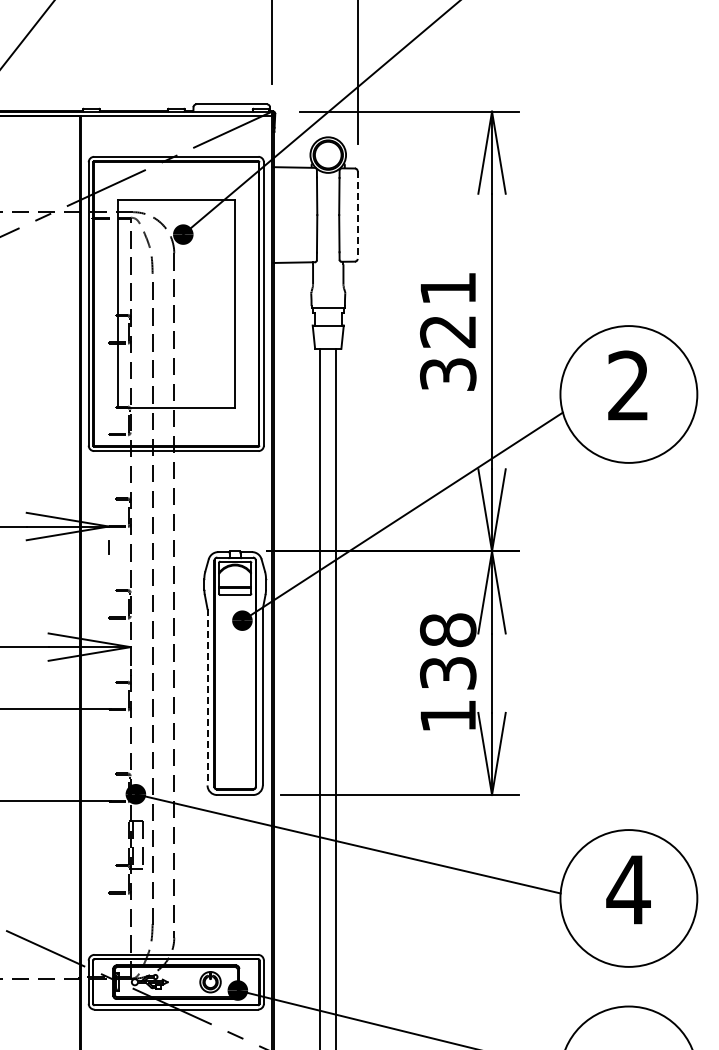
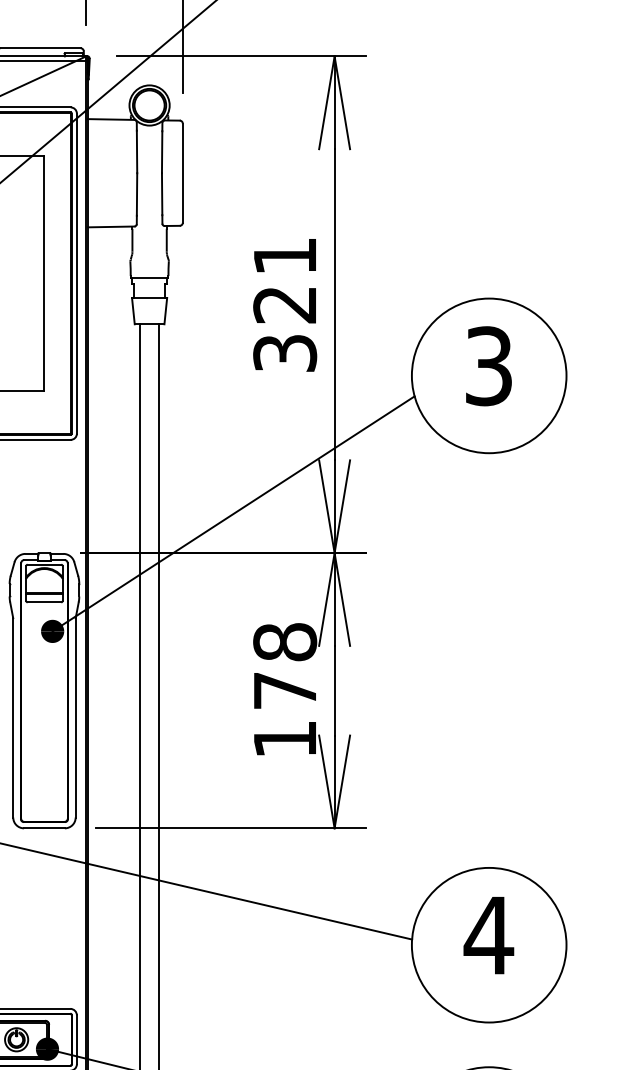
line: (357, 215) -> (182, 173), dashed -> solid
text: (628, 385) -> (488, 365), 2 -> 3
text: (447, 673) -> (284, 691), 138 -> 178
line: (207, 697) -> (13, 718), dashed -> solid

